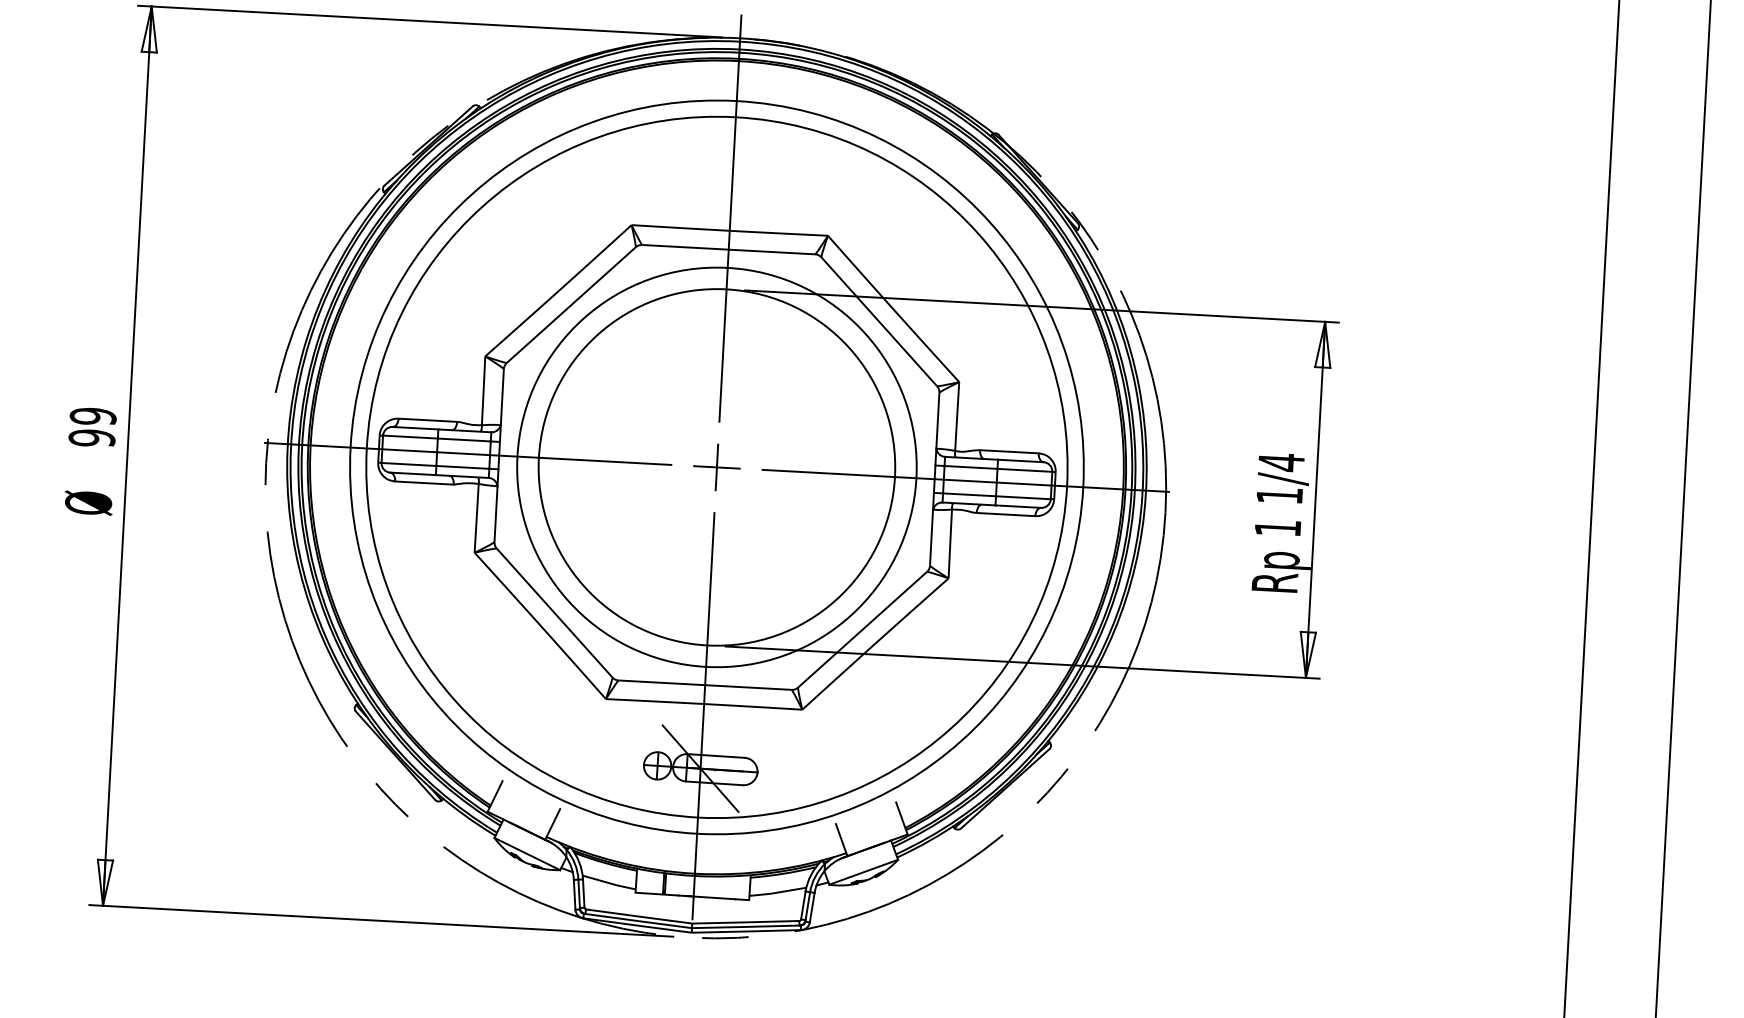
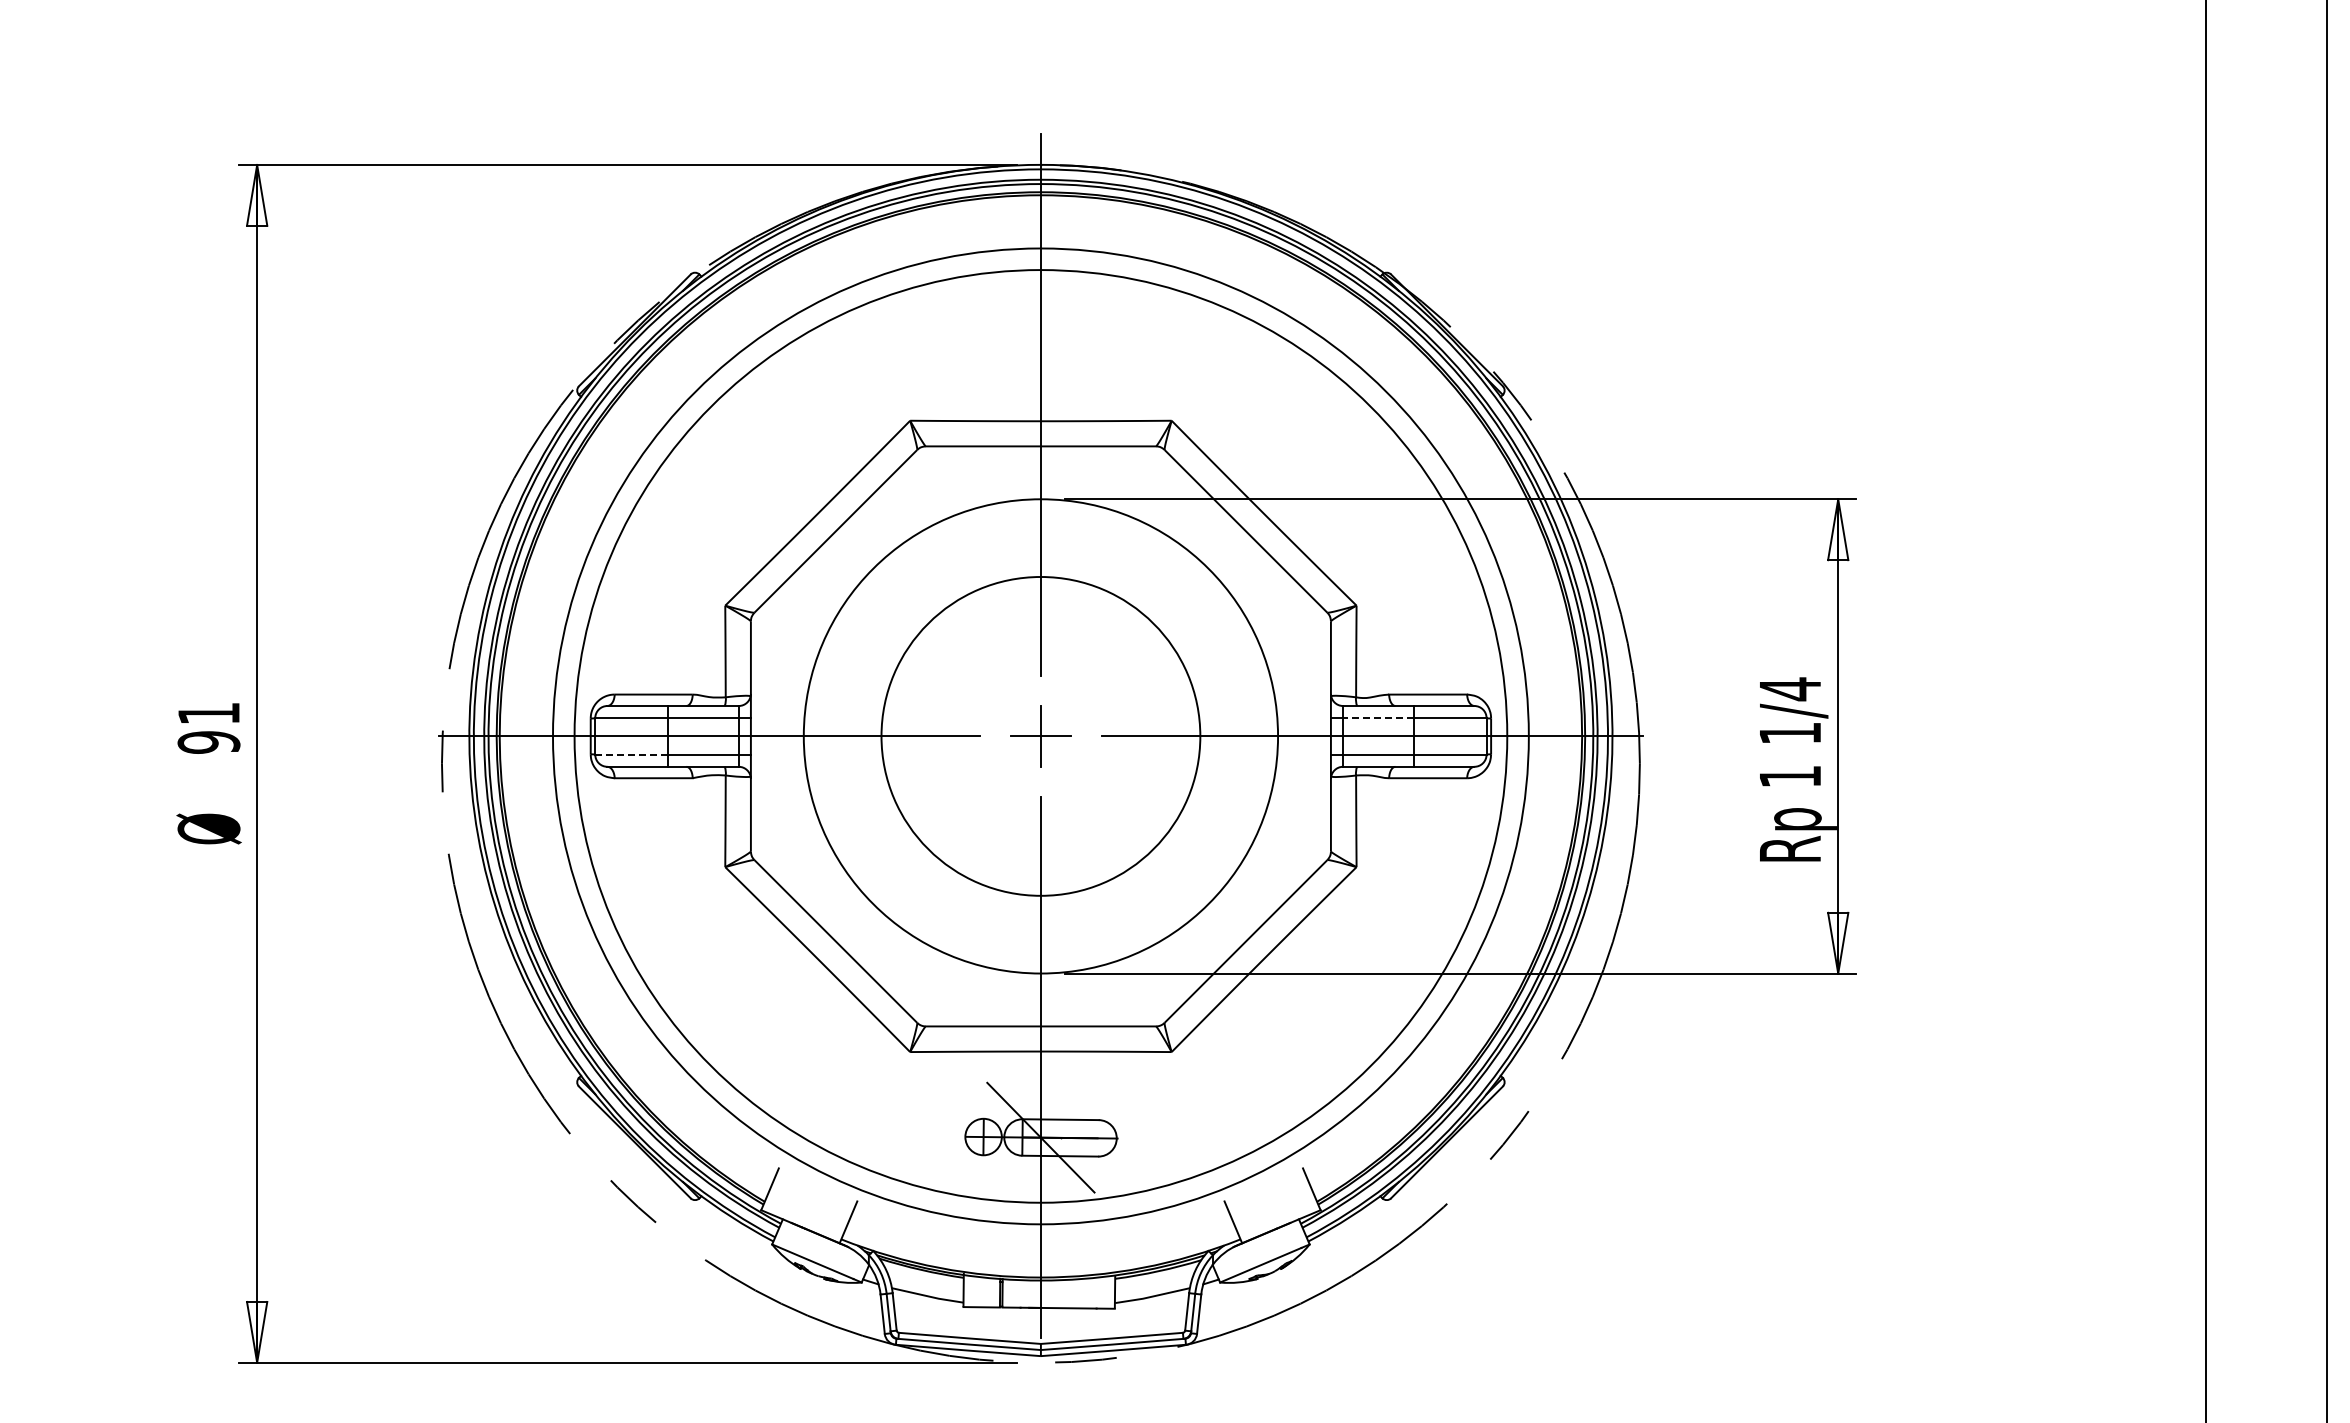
text: (92, 416) -> (208, 713), 99 -> 91
line: (409, 464) -> (632, 754), solid -> dashed
circle: (716, 467) -> (1040, 736), size x0.6
line: (970, 467) -> (1377, 718), solid -> dashed

